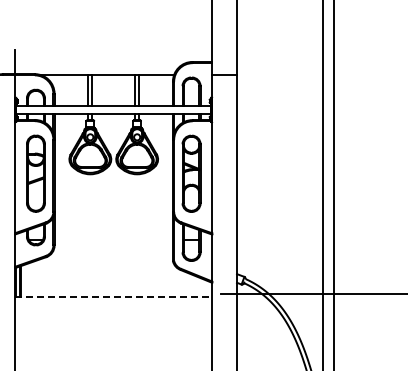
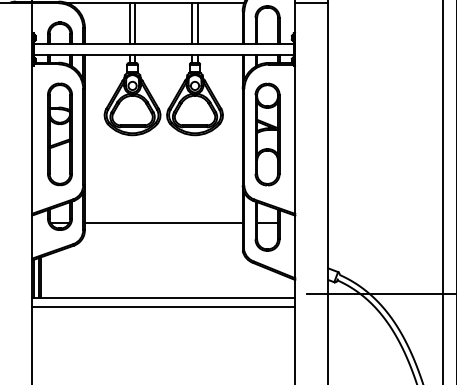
line: (113, 240) -> (163, 223), added
line: (113, 296) -> (163, 298), dashed -> solid
line: (113, 302) -> (163, 306), added

